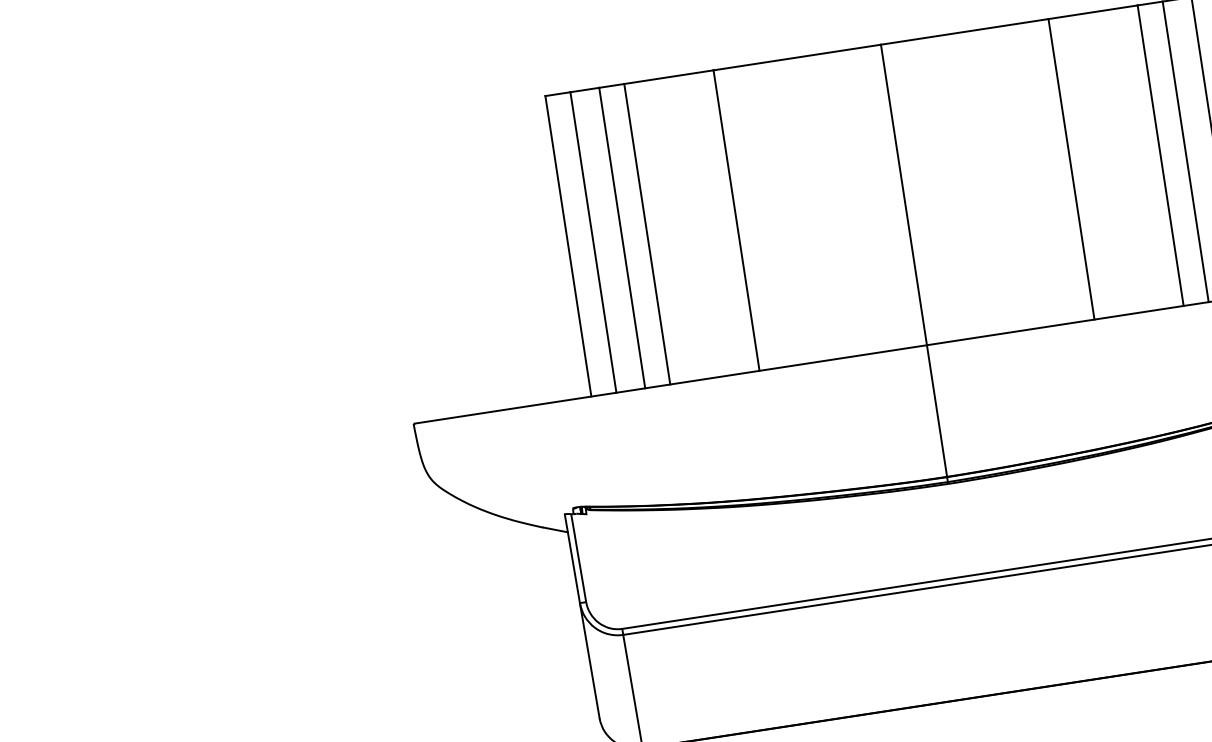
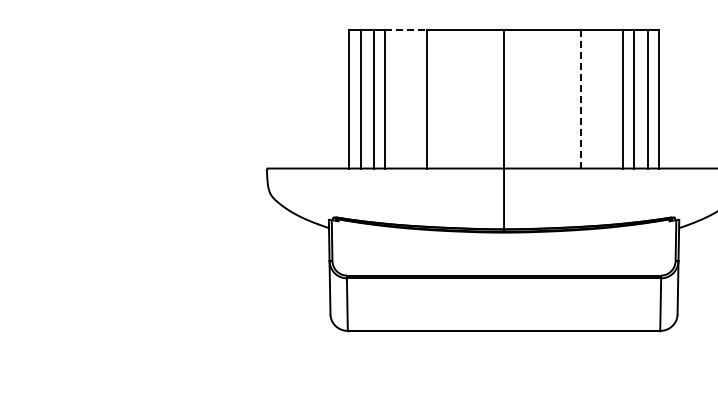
line: (669, 76) -> (406, 29), solid -> dashed
line: (1071, 167) -> (581, 98), solid -> dashed

